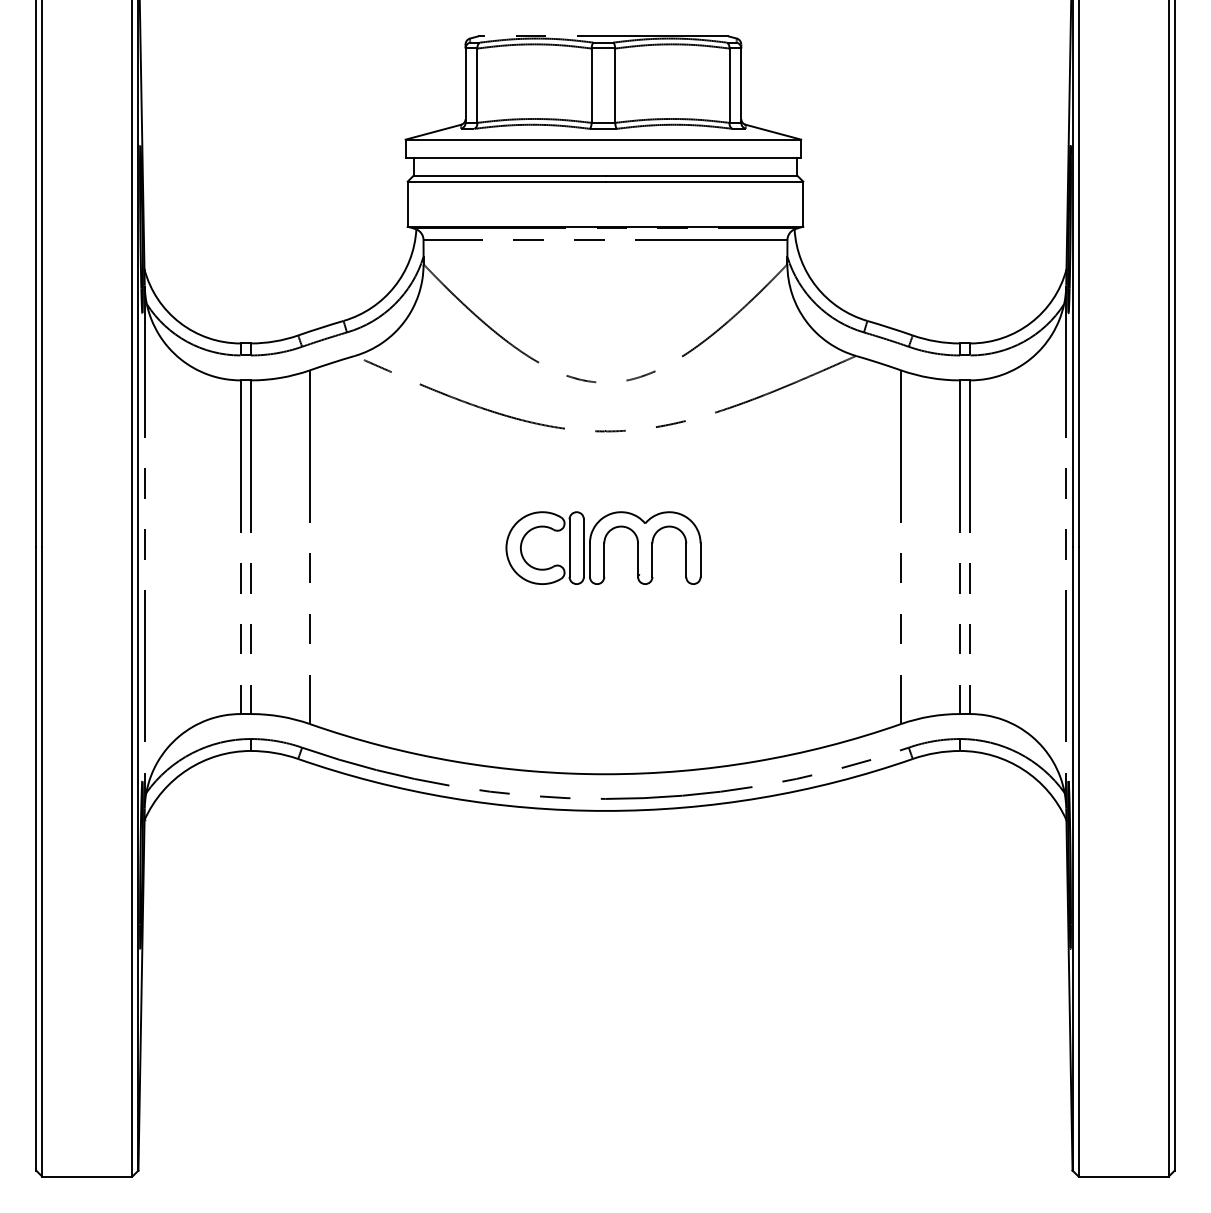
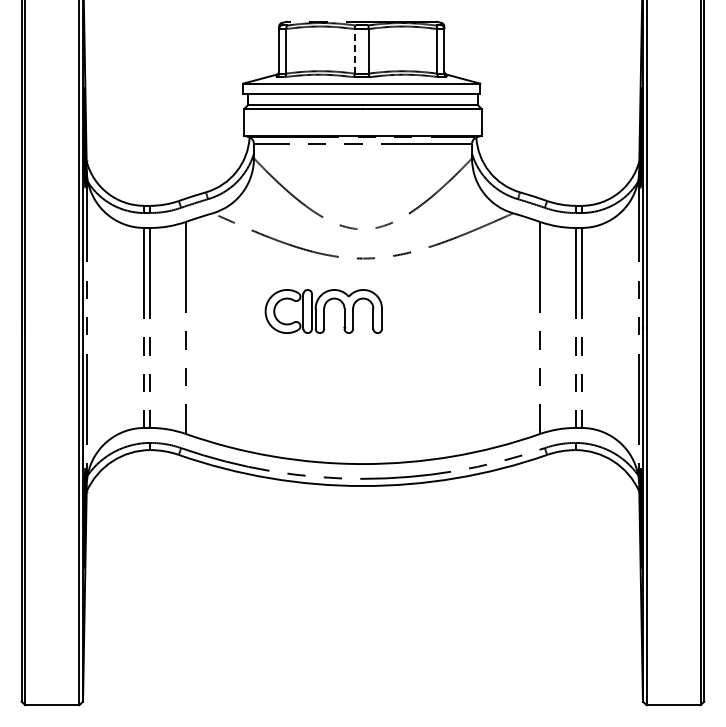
line: (591, 84) -> (354, 50), solid -> dashed
part: (602, 548) -> (323, 311), moved

